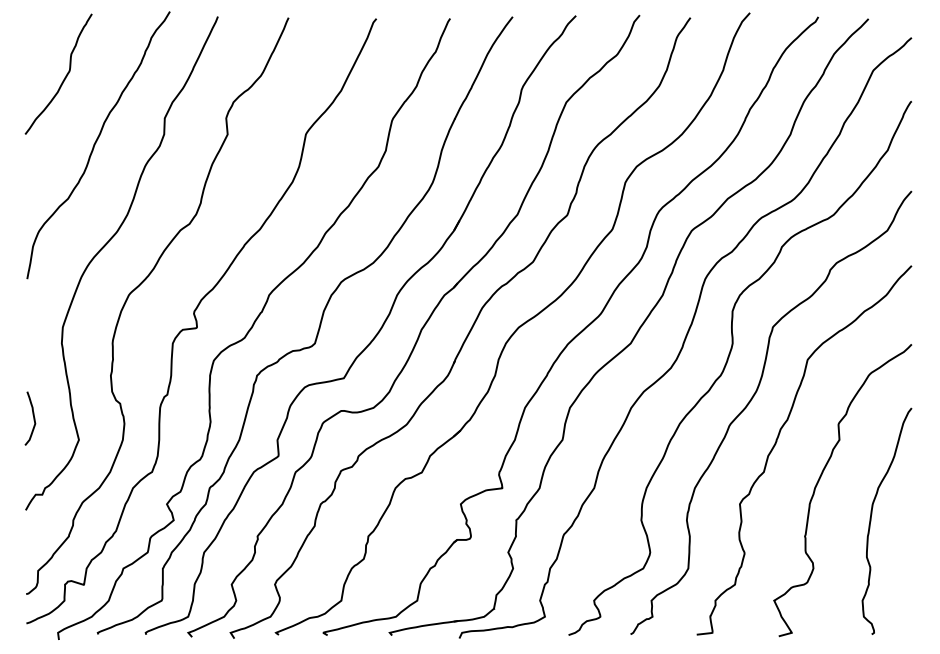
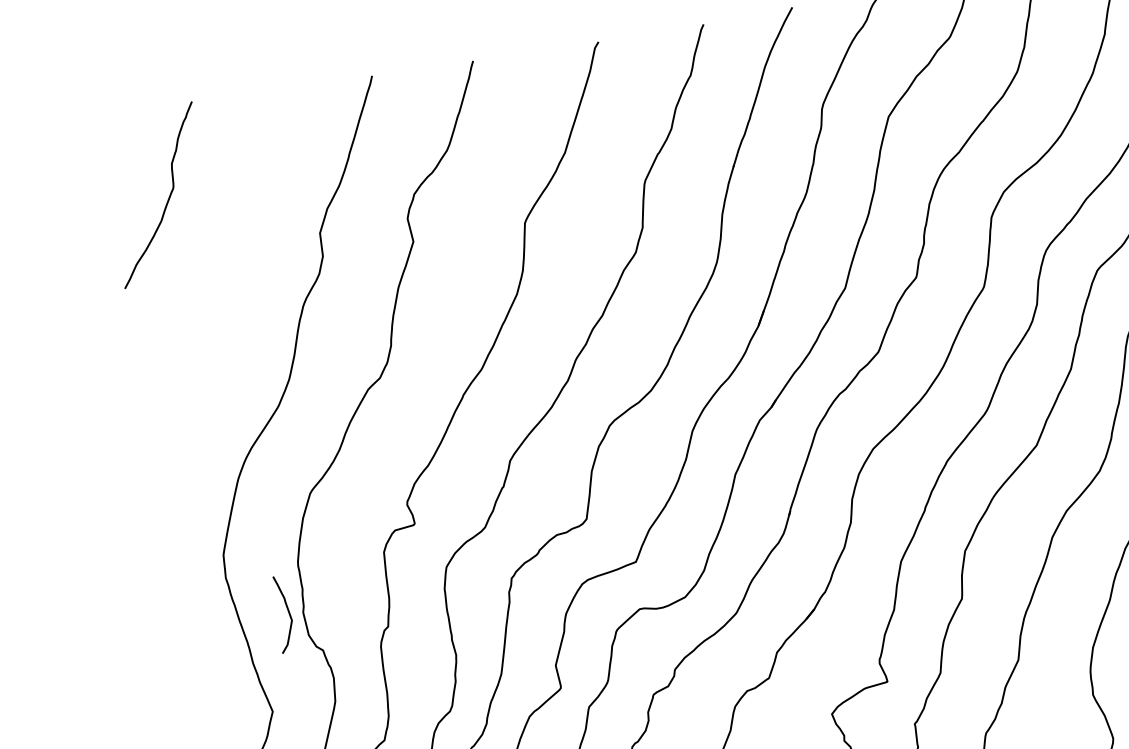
curve: (96, 143) -> (228, 285), removed
curve: (33, 418) -> (288, 613), moved

